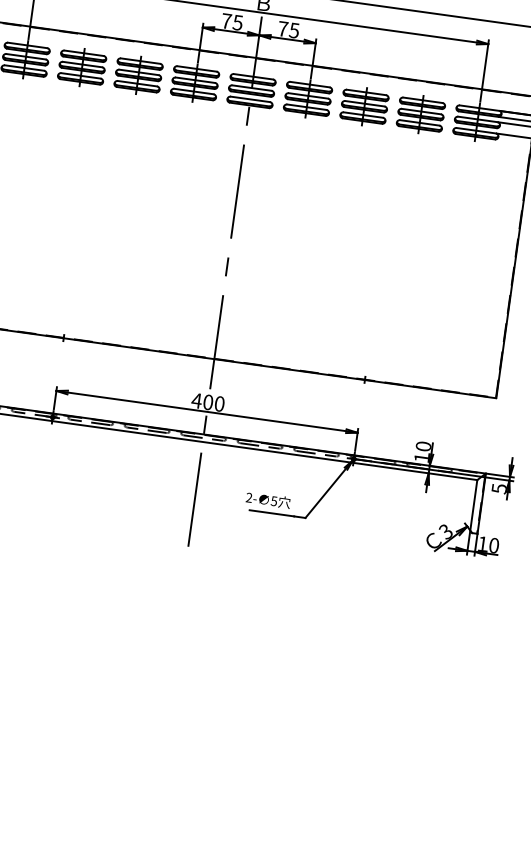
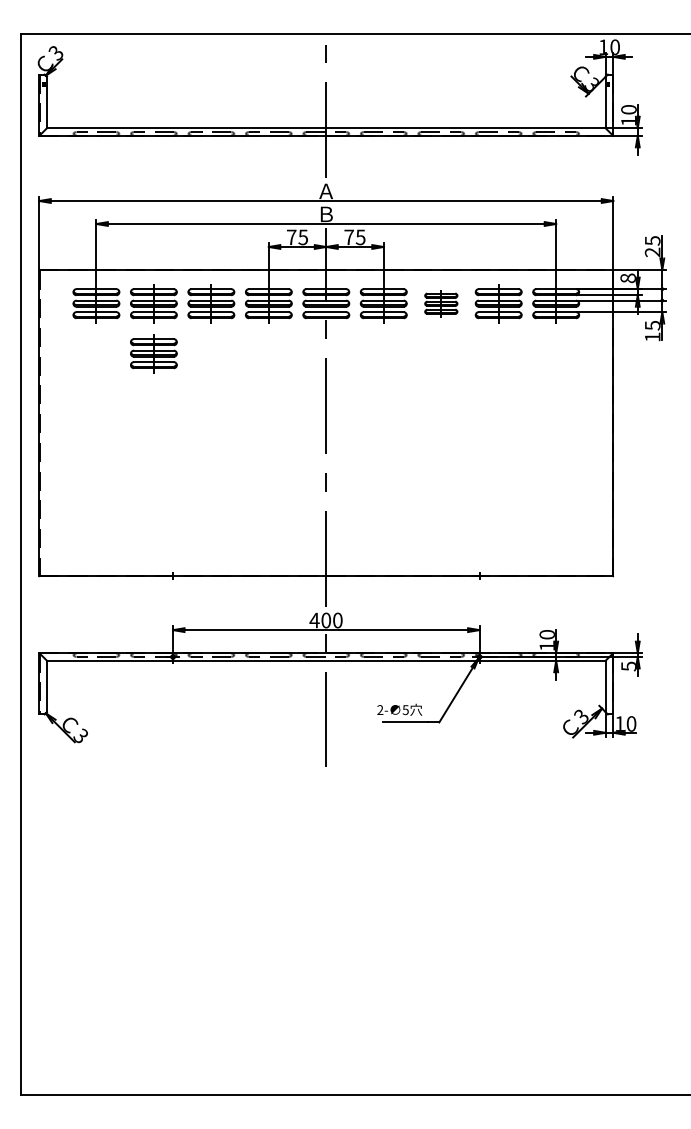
part: (364, 106) -> (441, 303), size x0.7
part: (74, 116) -> (153, 353), added

